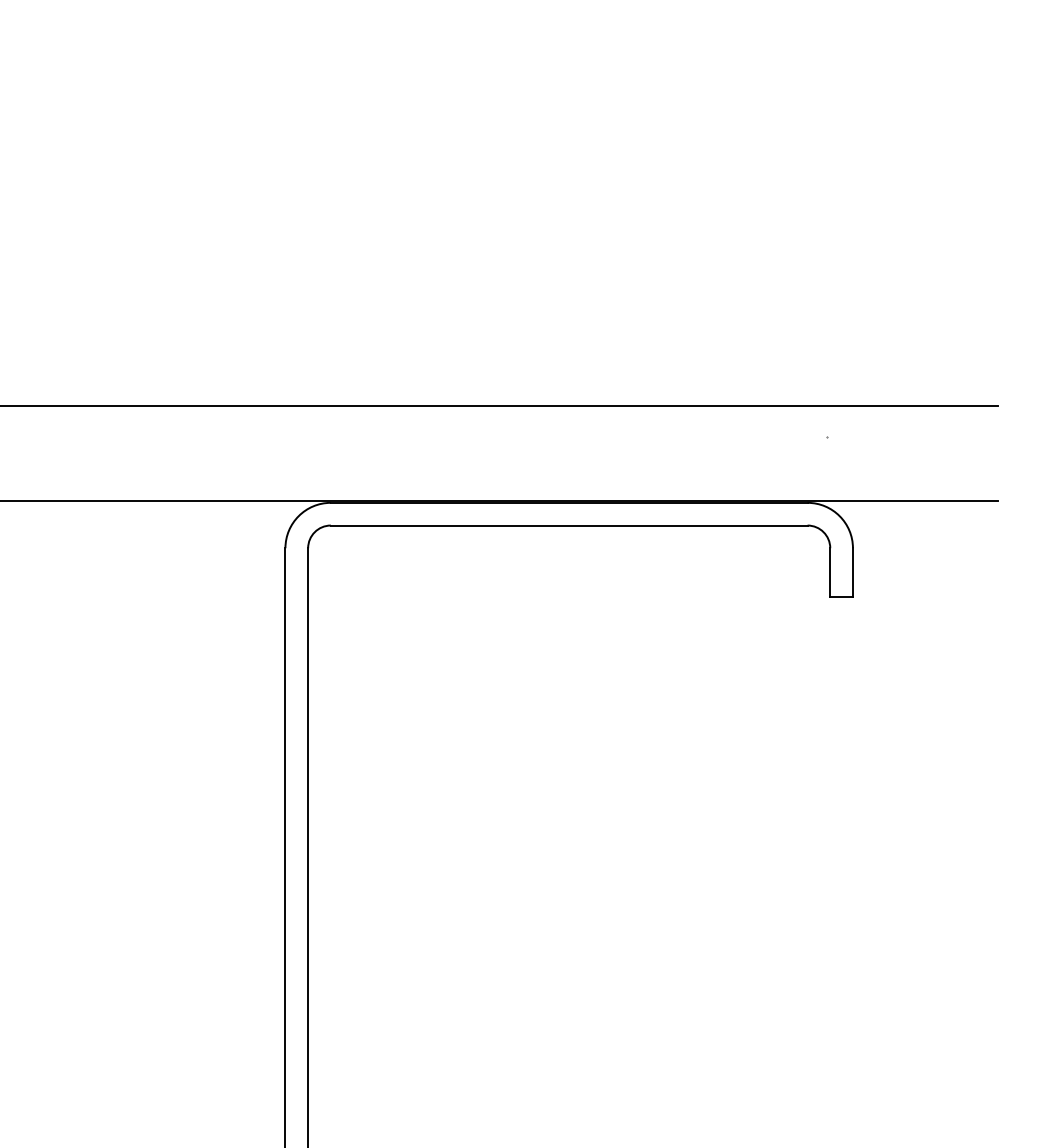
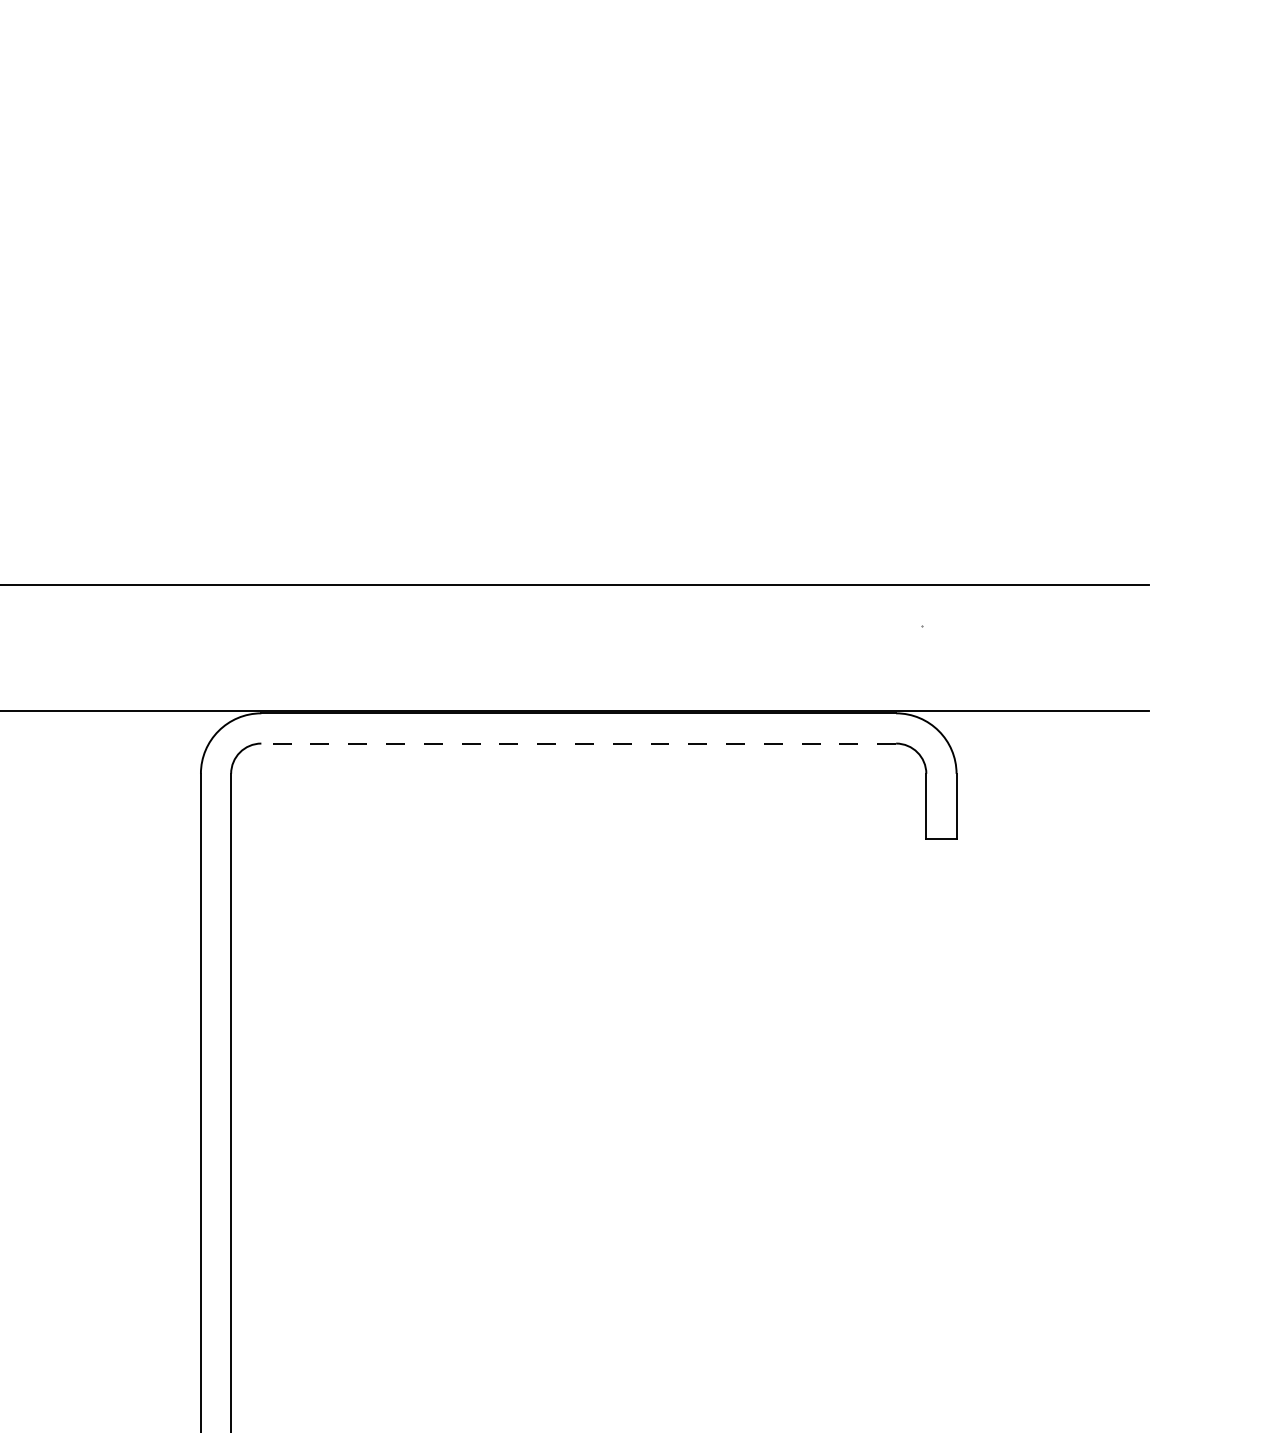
line: (568, 525) -> (577, 743), solid -> dashed

